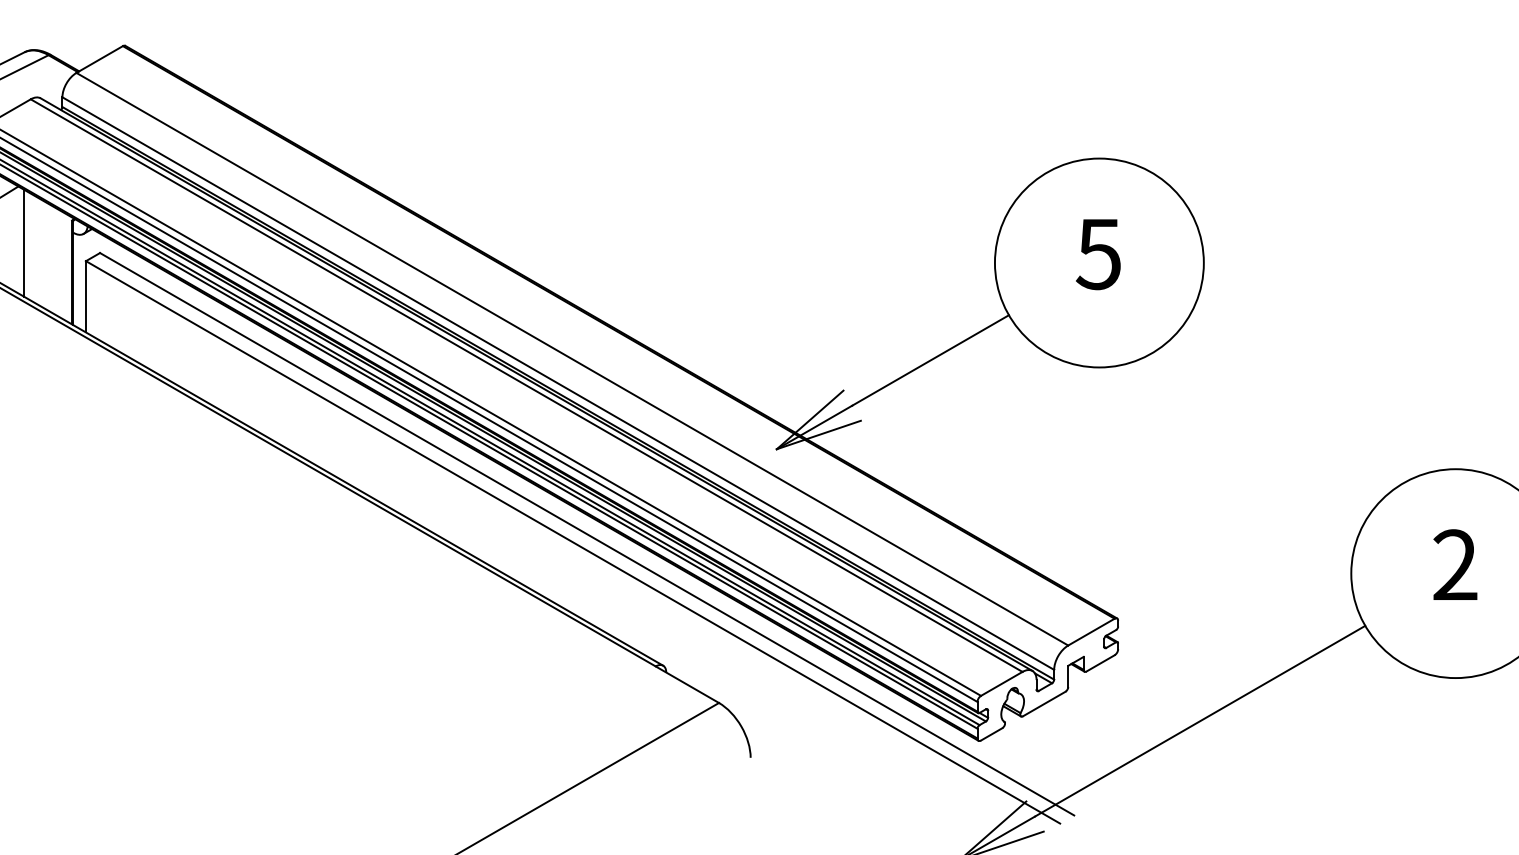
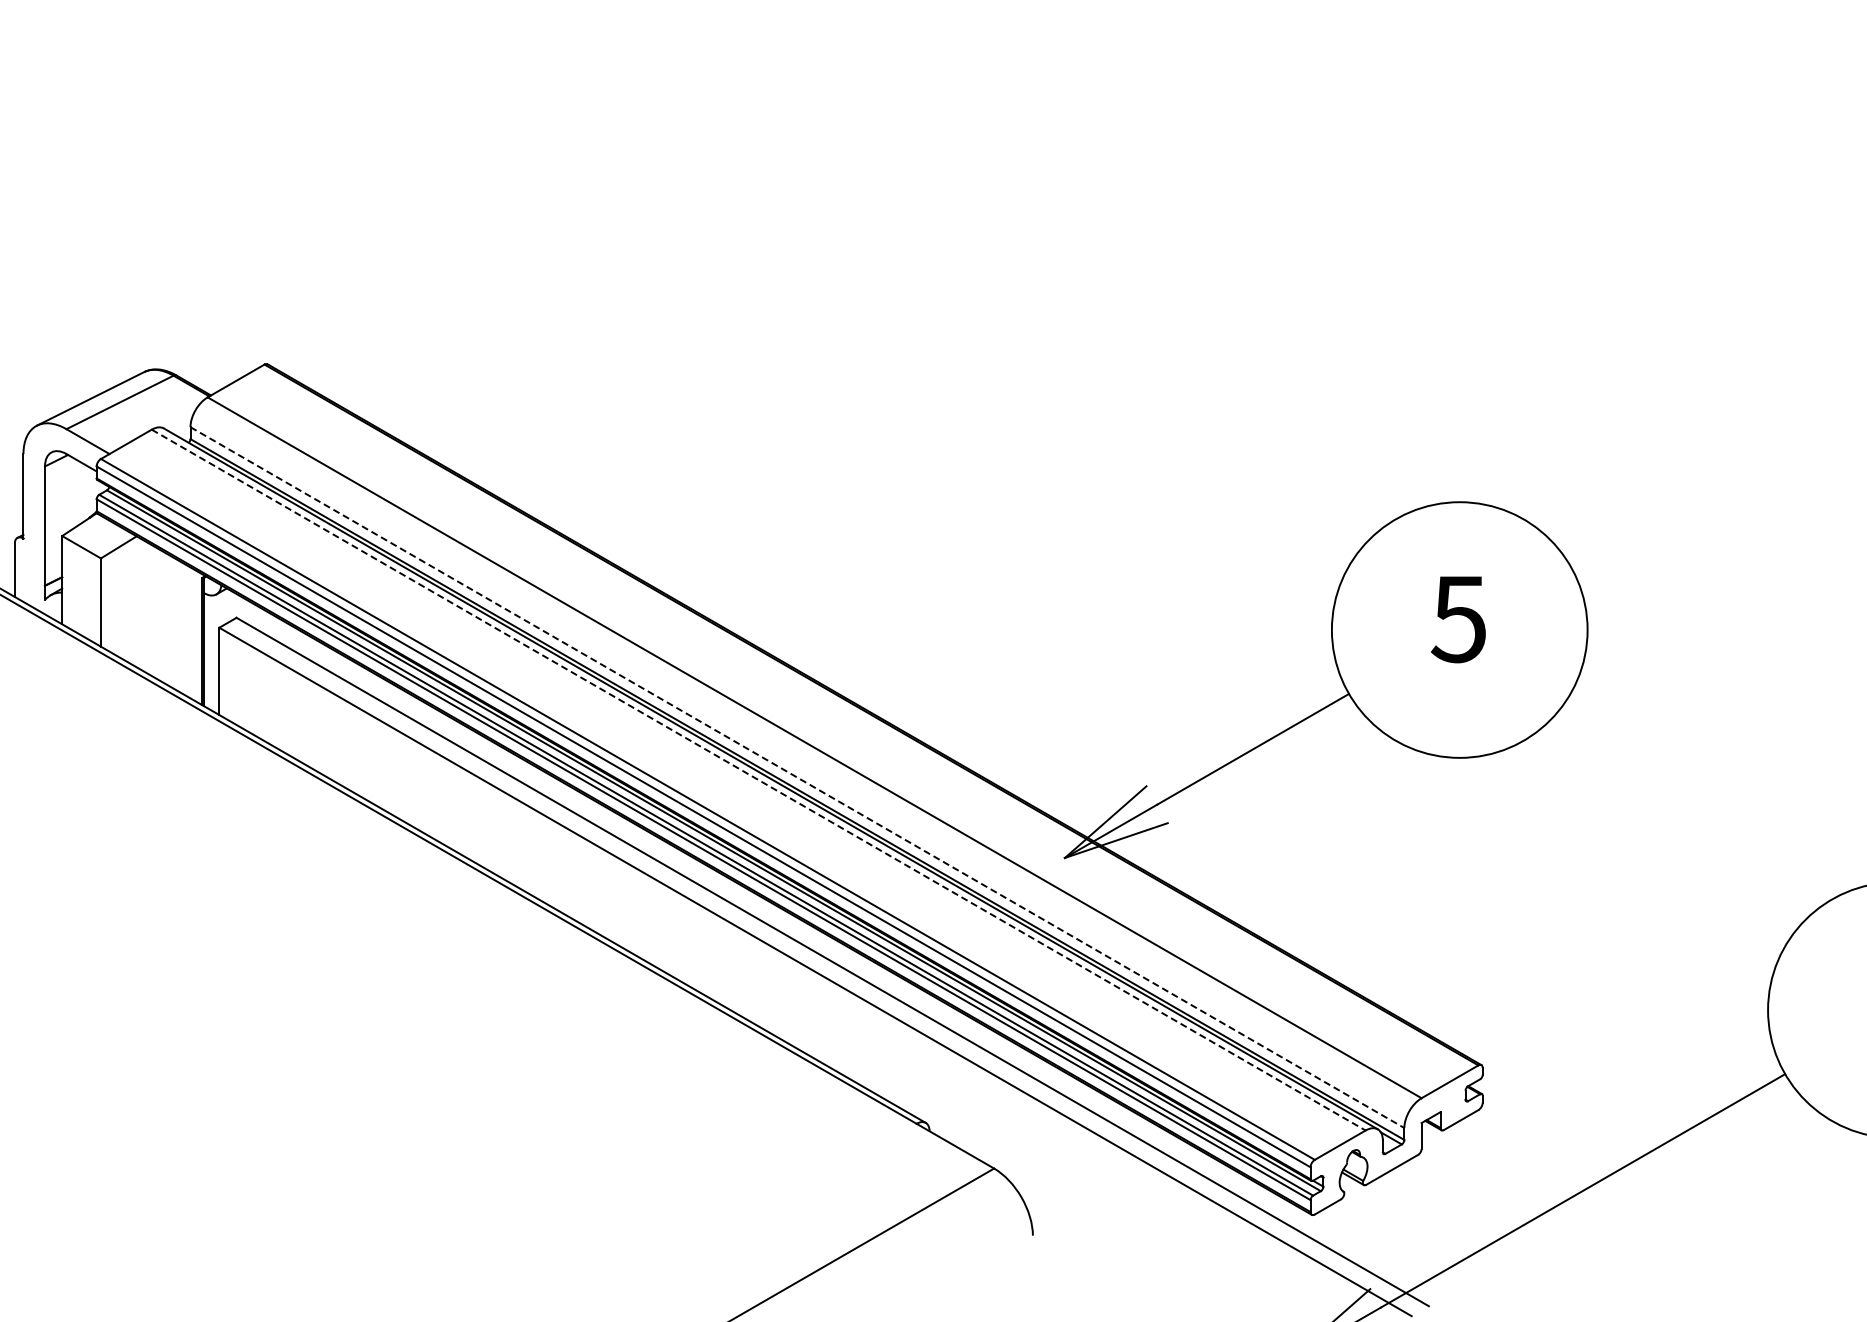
line: (24, 242) -> (144, 605), removed
line: (558, 383) -> (797, 777), solid -> dashed
line: (526, 385) -> (758, 780), solid -> dashed

